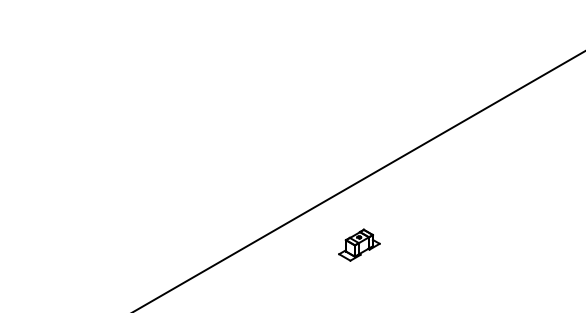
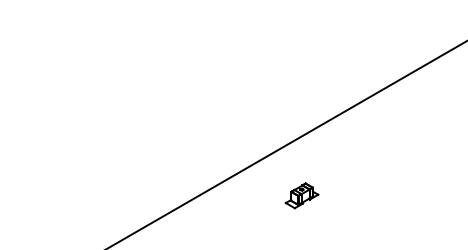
part: (358, 244) -> (301, 195), moved

